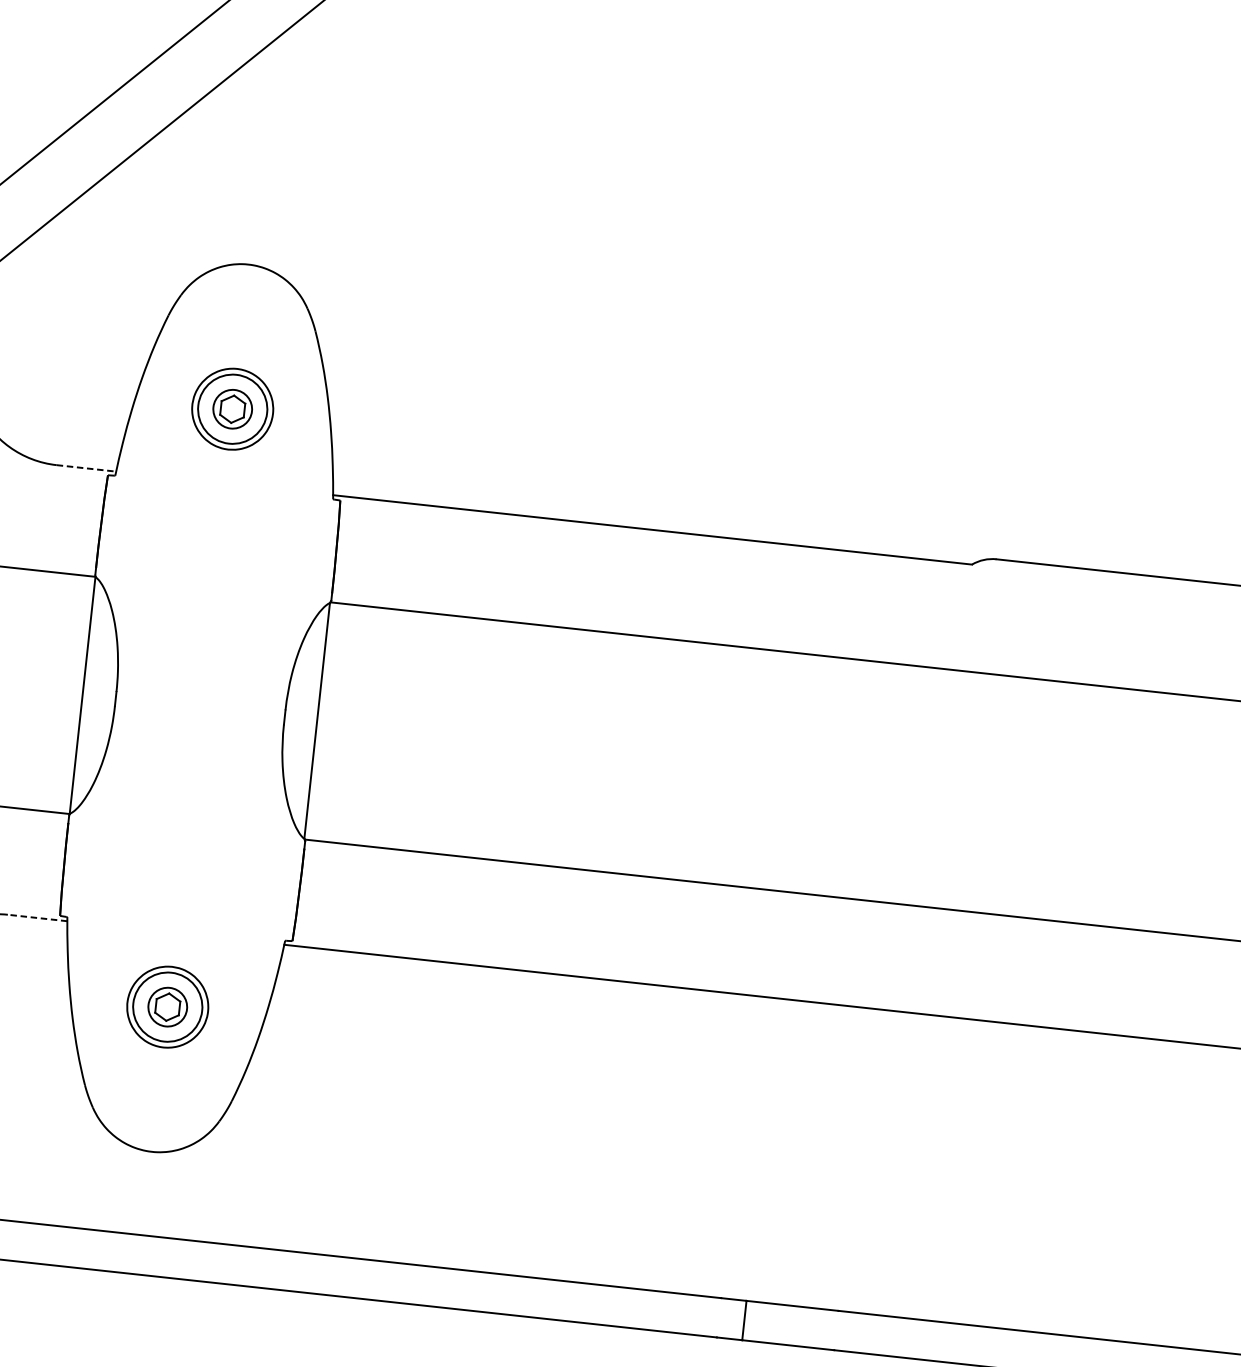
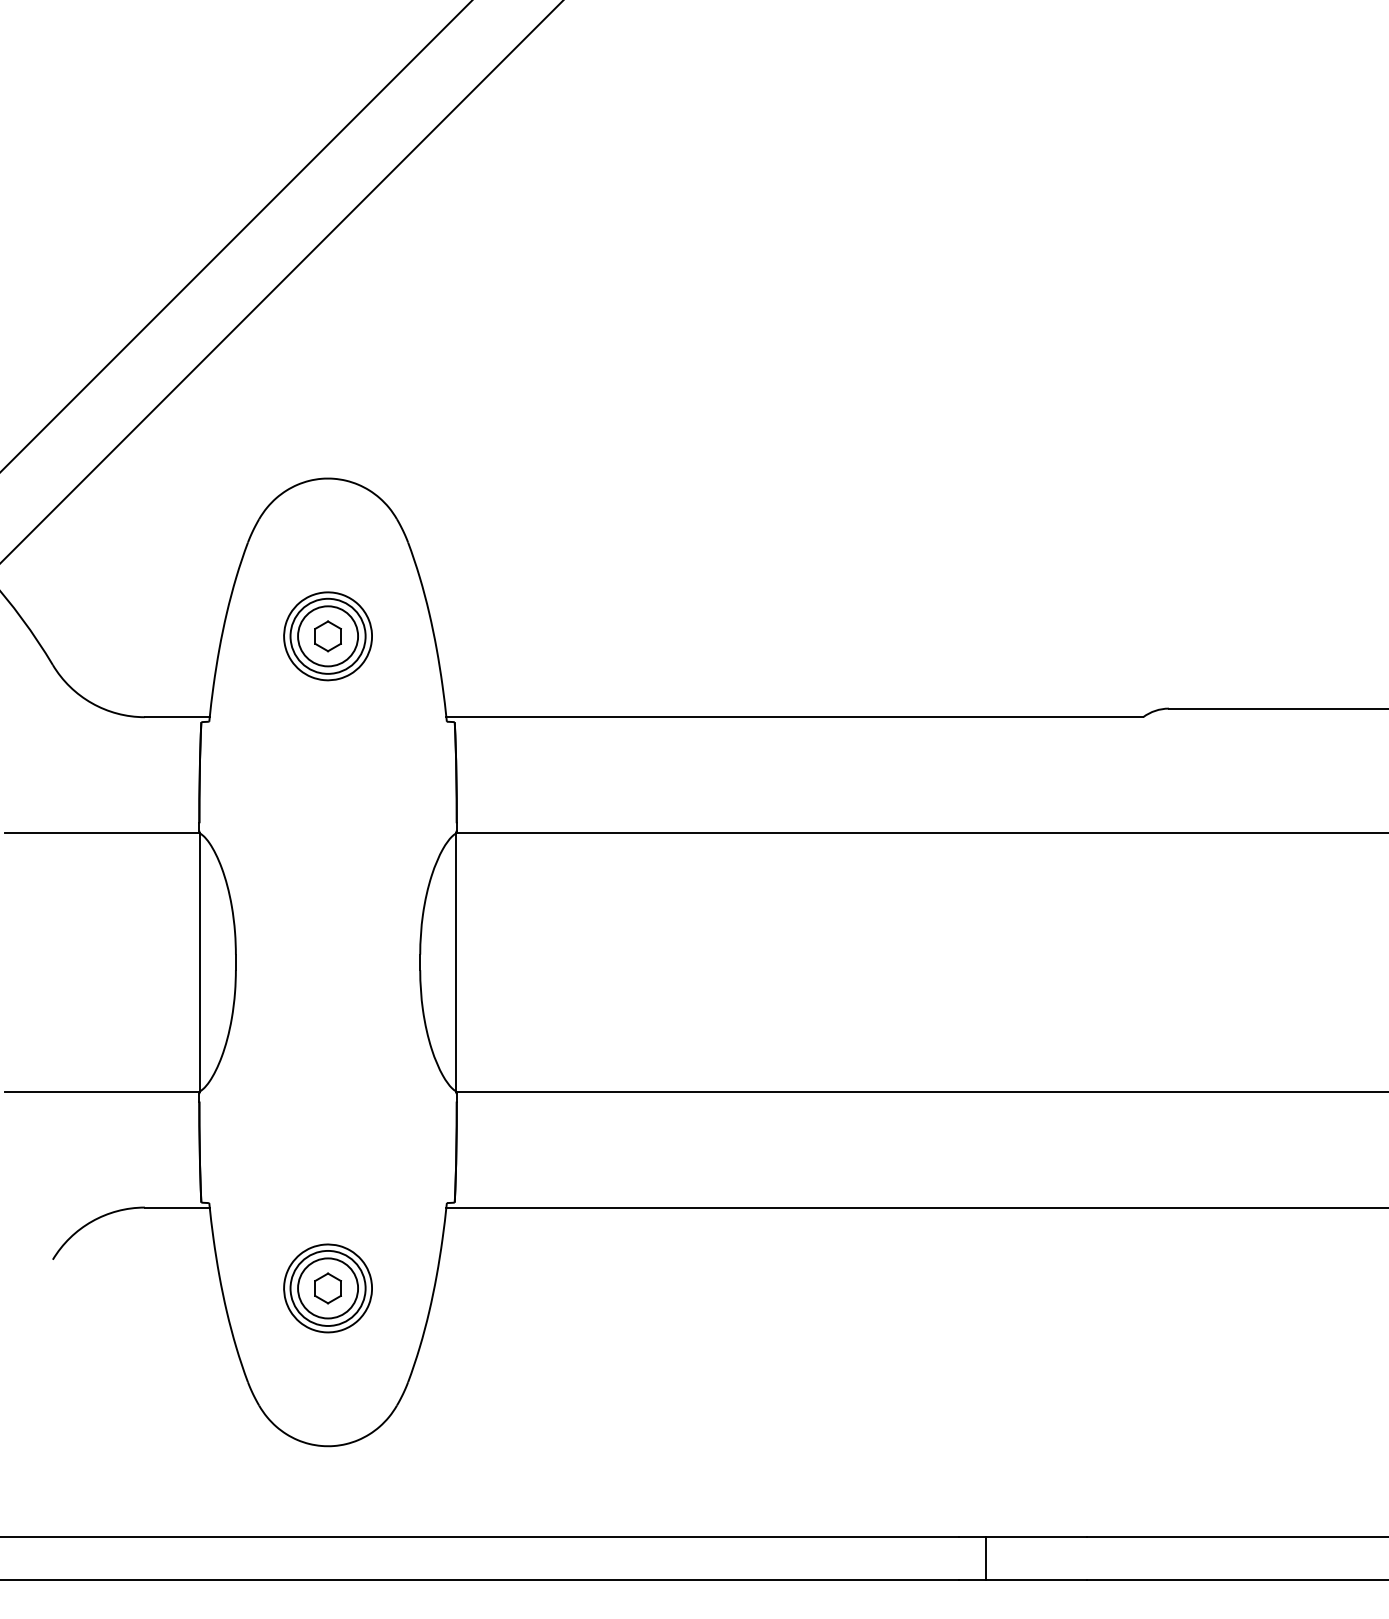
circle: (233, 409) -> (328, 636), size x1.43
line: (86, 468) -> (177, 717), dashed -> solid
line: (36, 917) -> (176, 1207), dashed -> solid
circle: (168, 1007) -> (328, 1288), size x1.43

